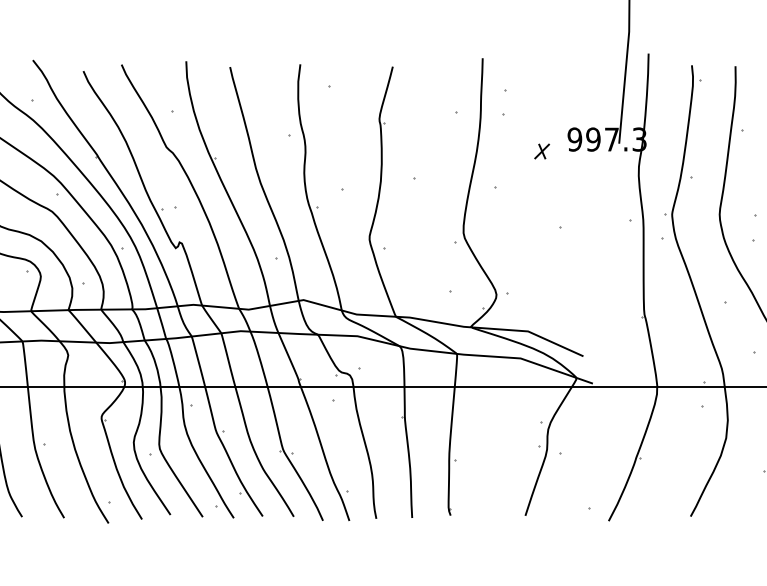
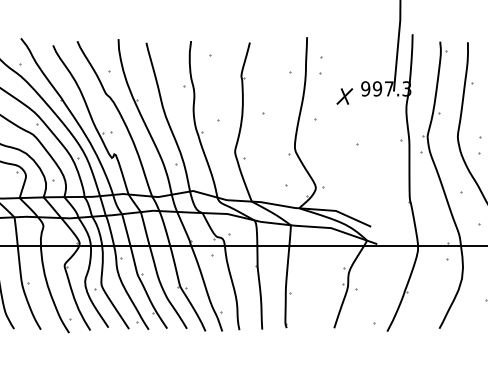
part: (541, 151) -> (344, 96), size x1.67

